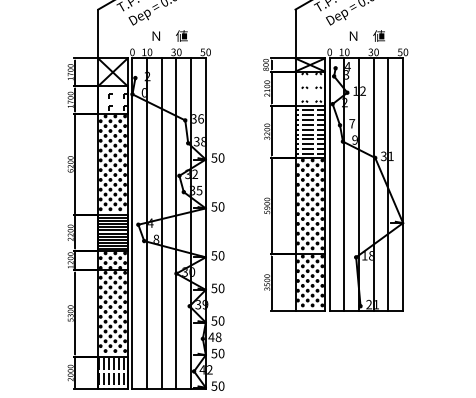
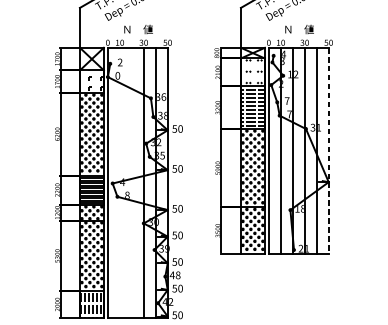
text: (354, 139) -> (289, 113), 9 -> 7
line: (403, 185) -> (329, 151), solid -> dashed
line: (147, 223) -> (120, 182), removed
line: (161, 223) -> (131, 182), removed

